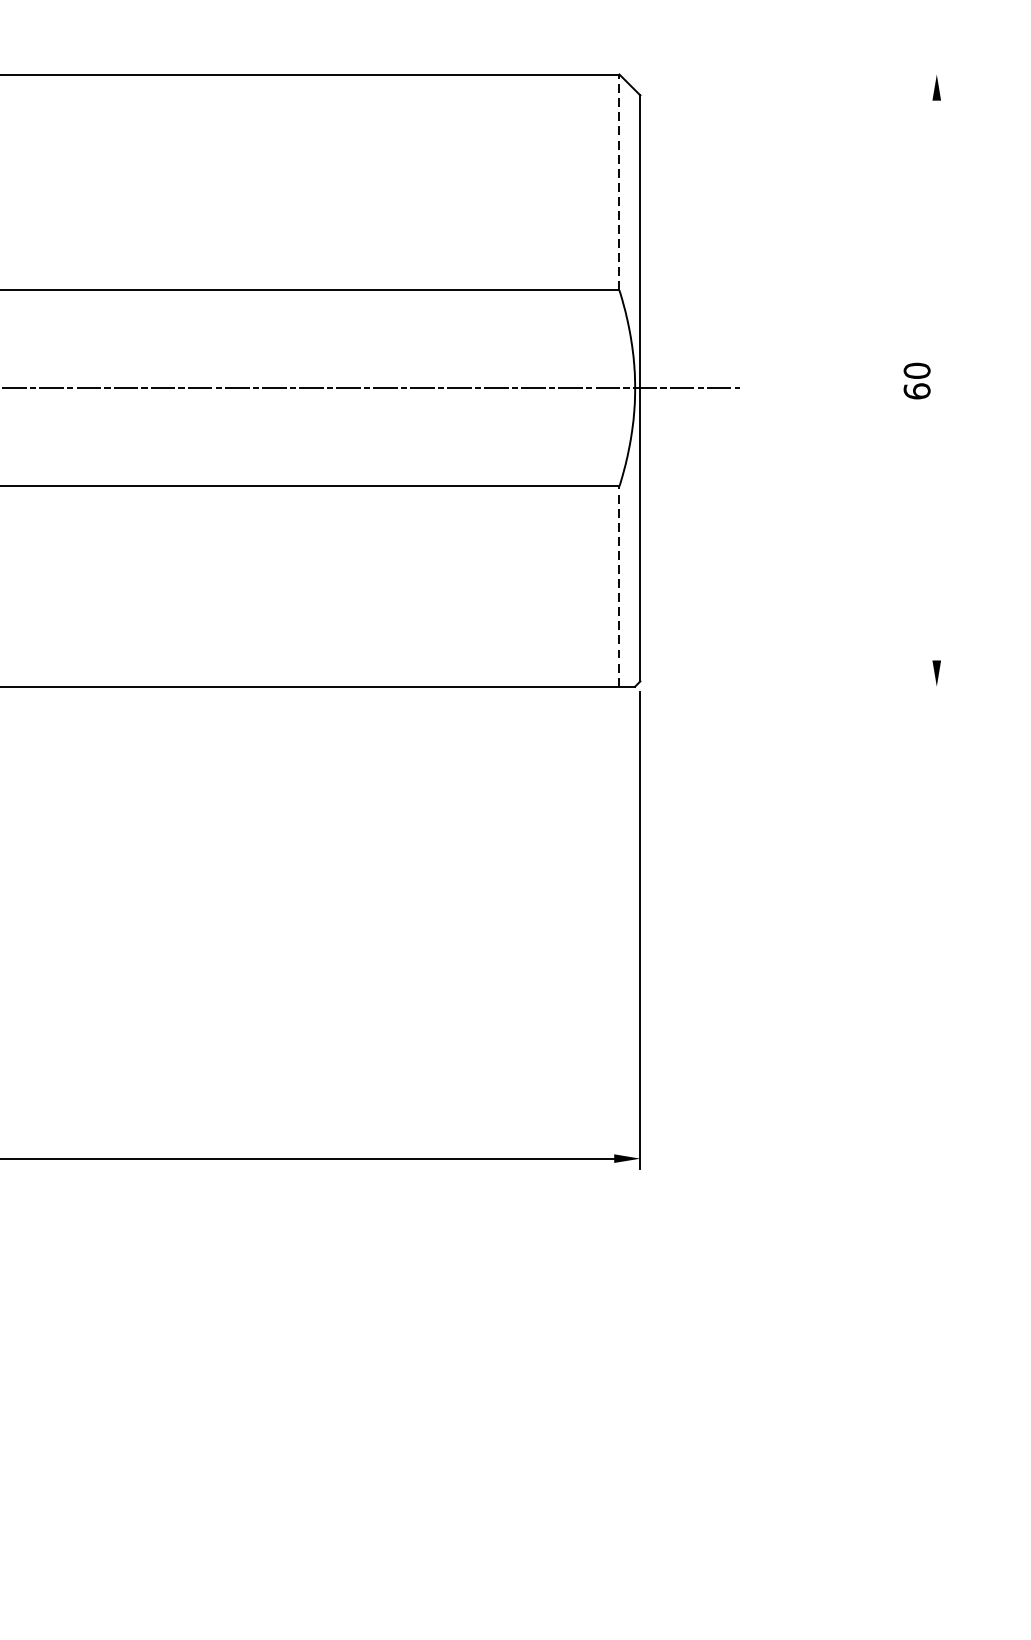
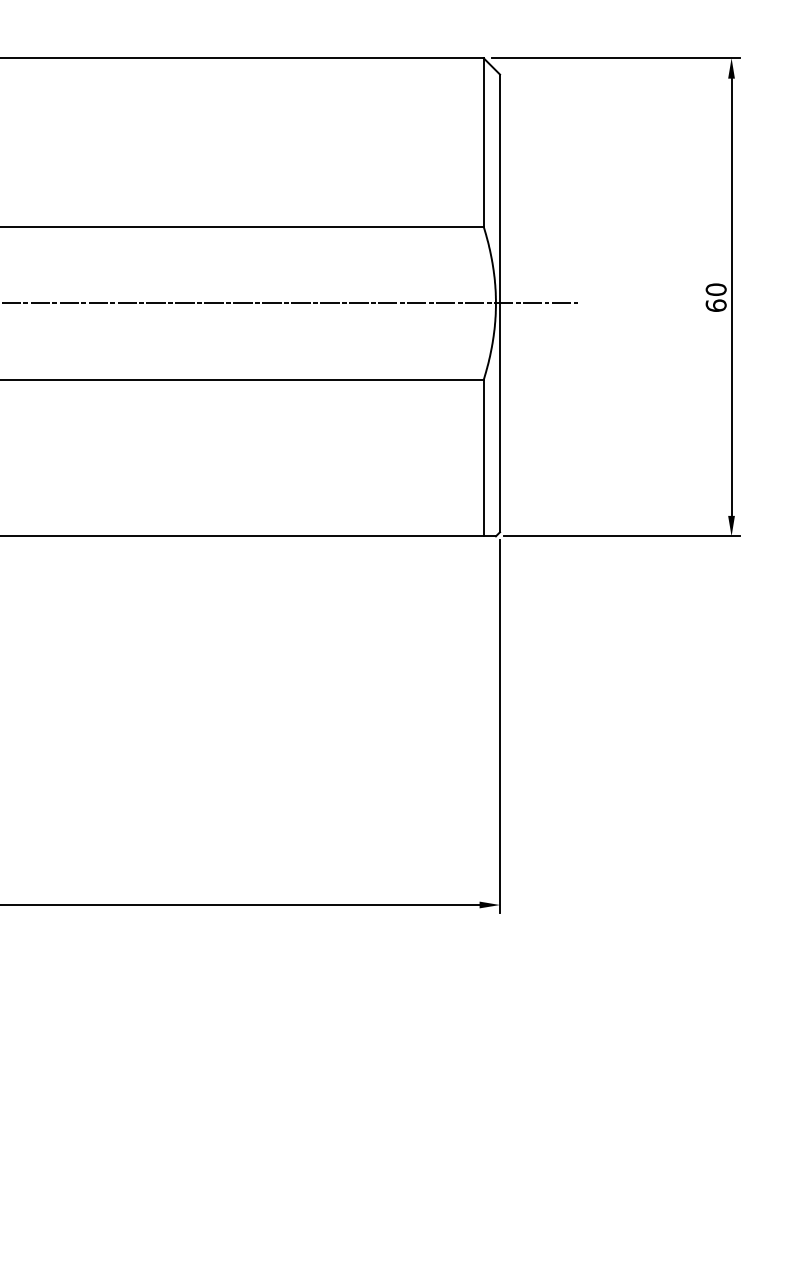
line: (788, 74) -> (615, 58), added
line: (619, 182) -> (483, 142), dashed -> solid
line: (936, 379) -> (731, 296), added
line: (619, 585) -> (483, 457), dashed -> solid
line: (795, 686) -> (621, 536), added

